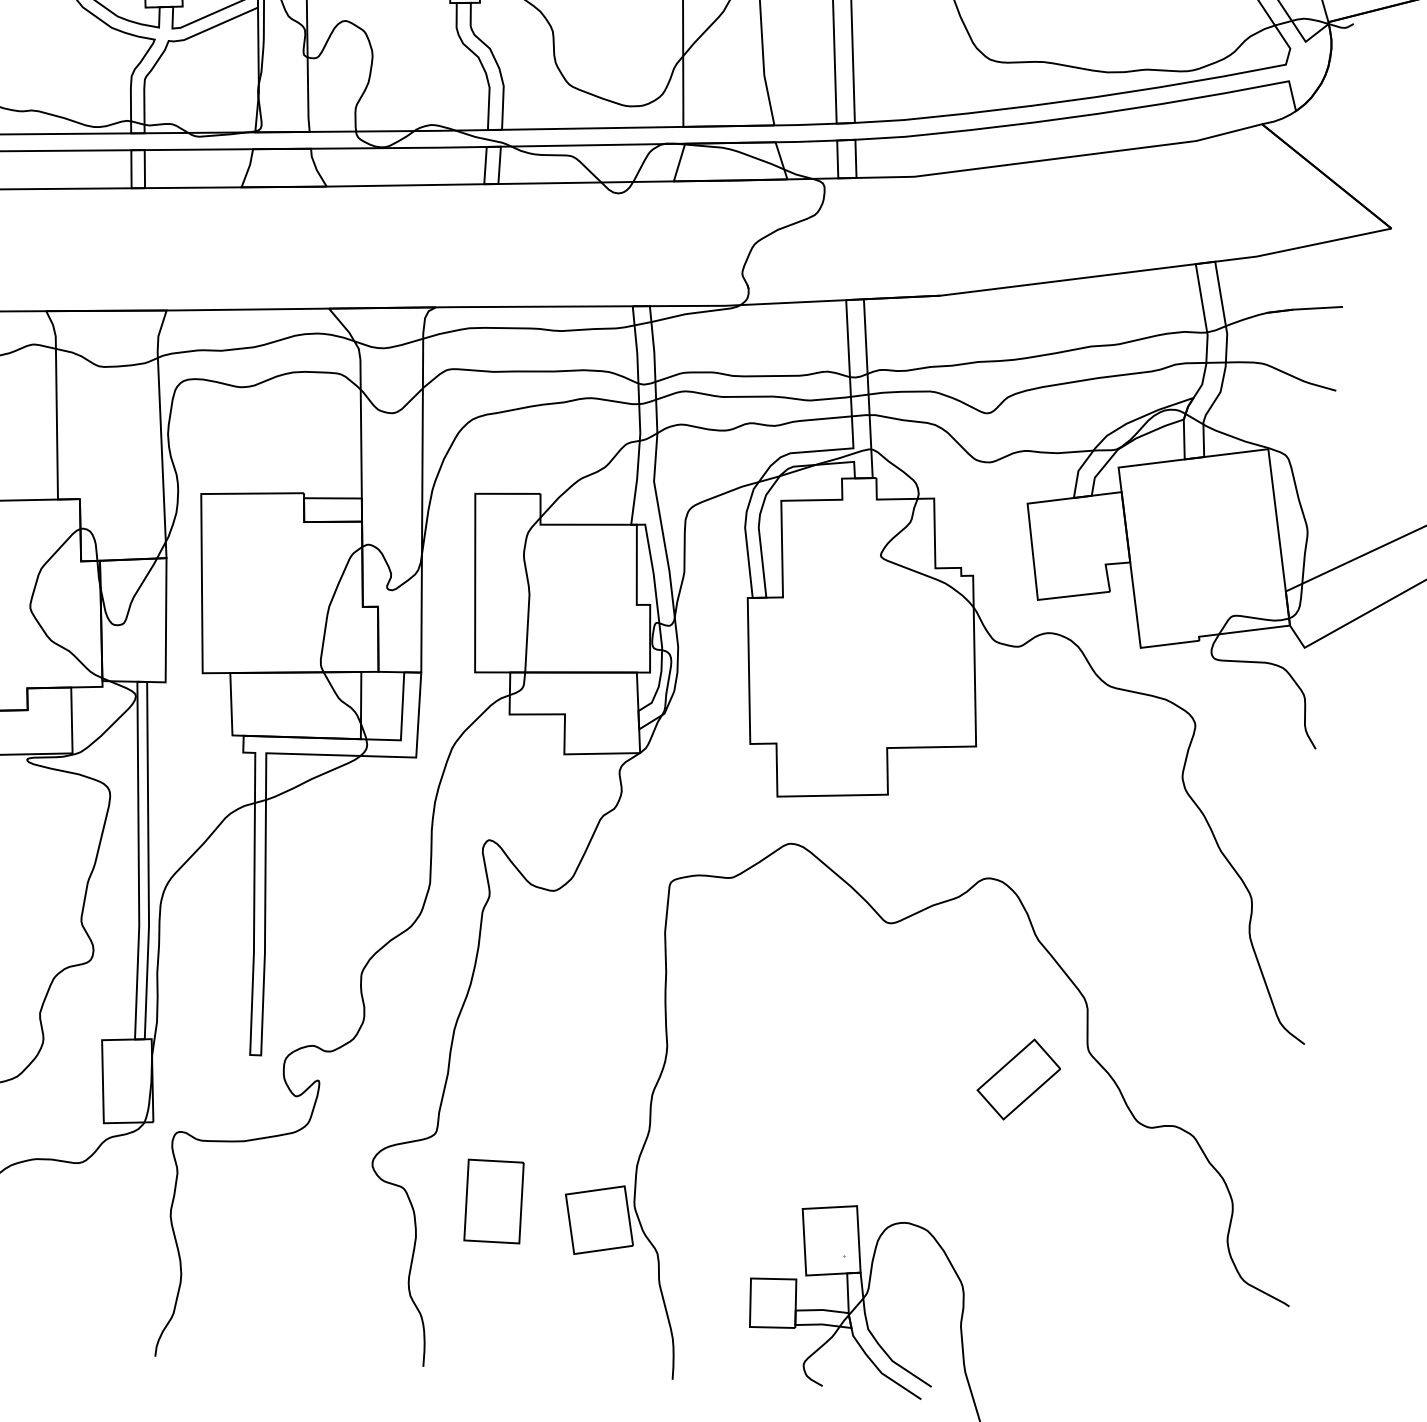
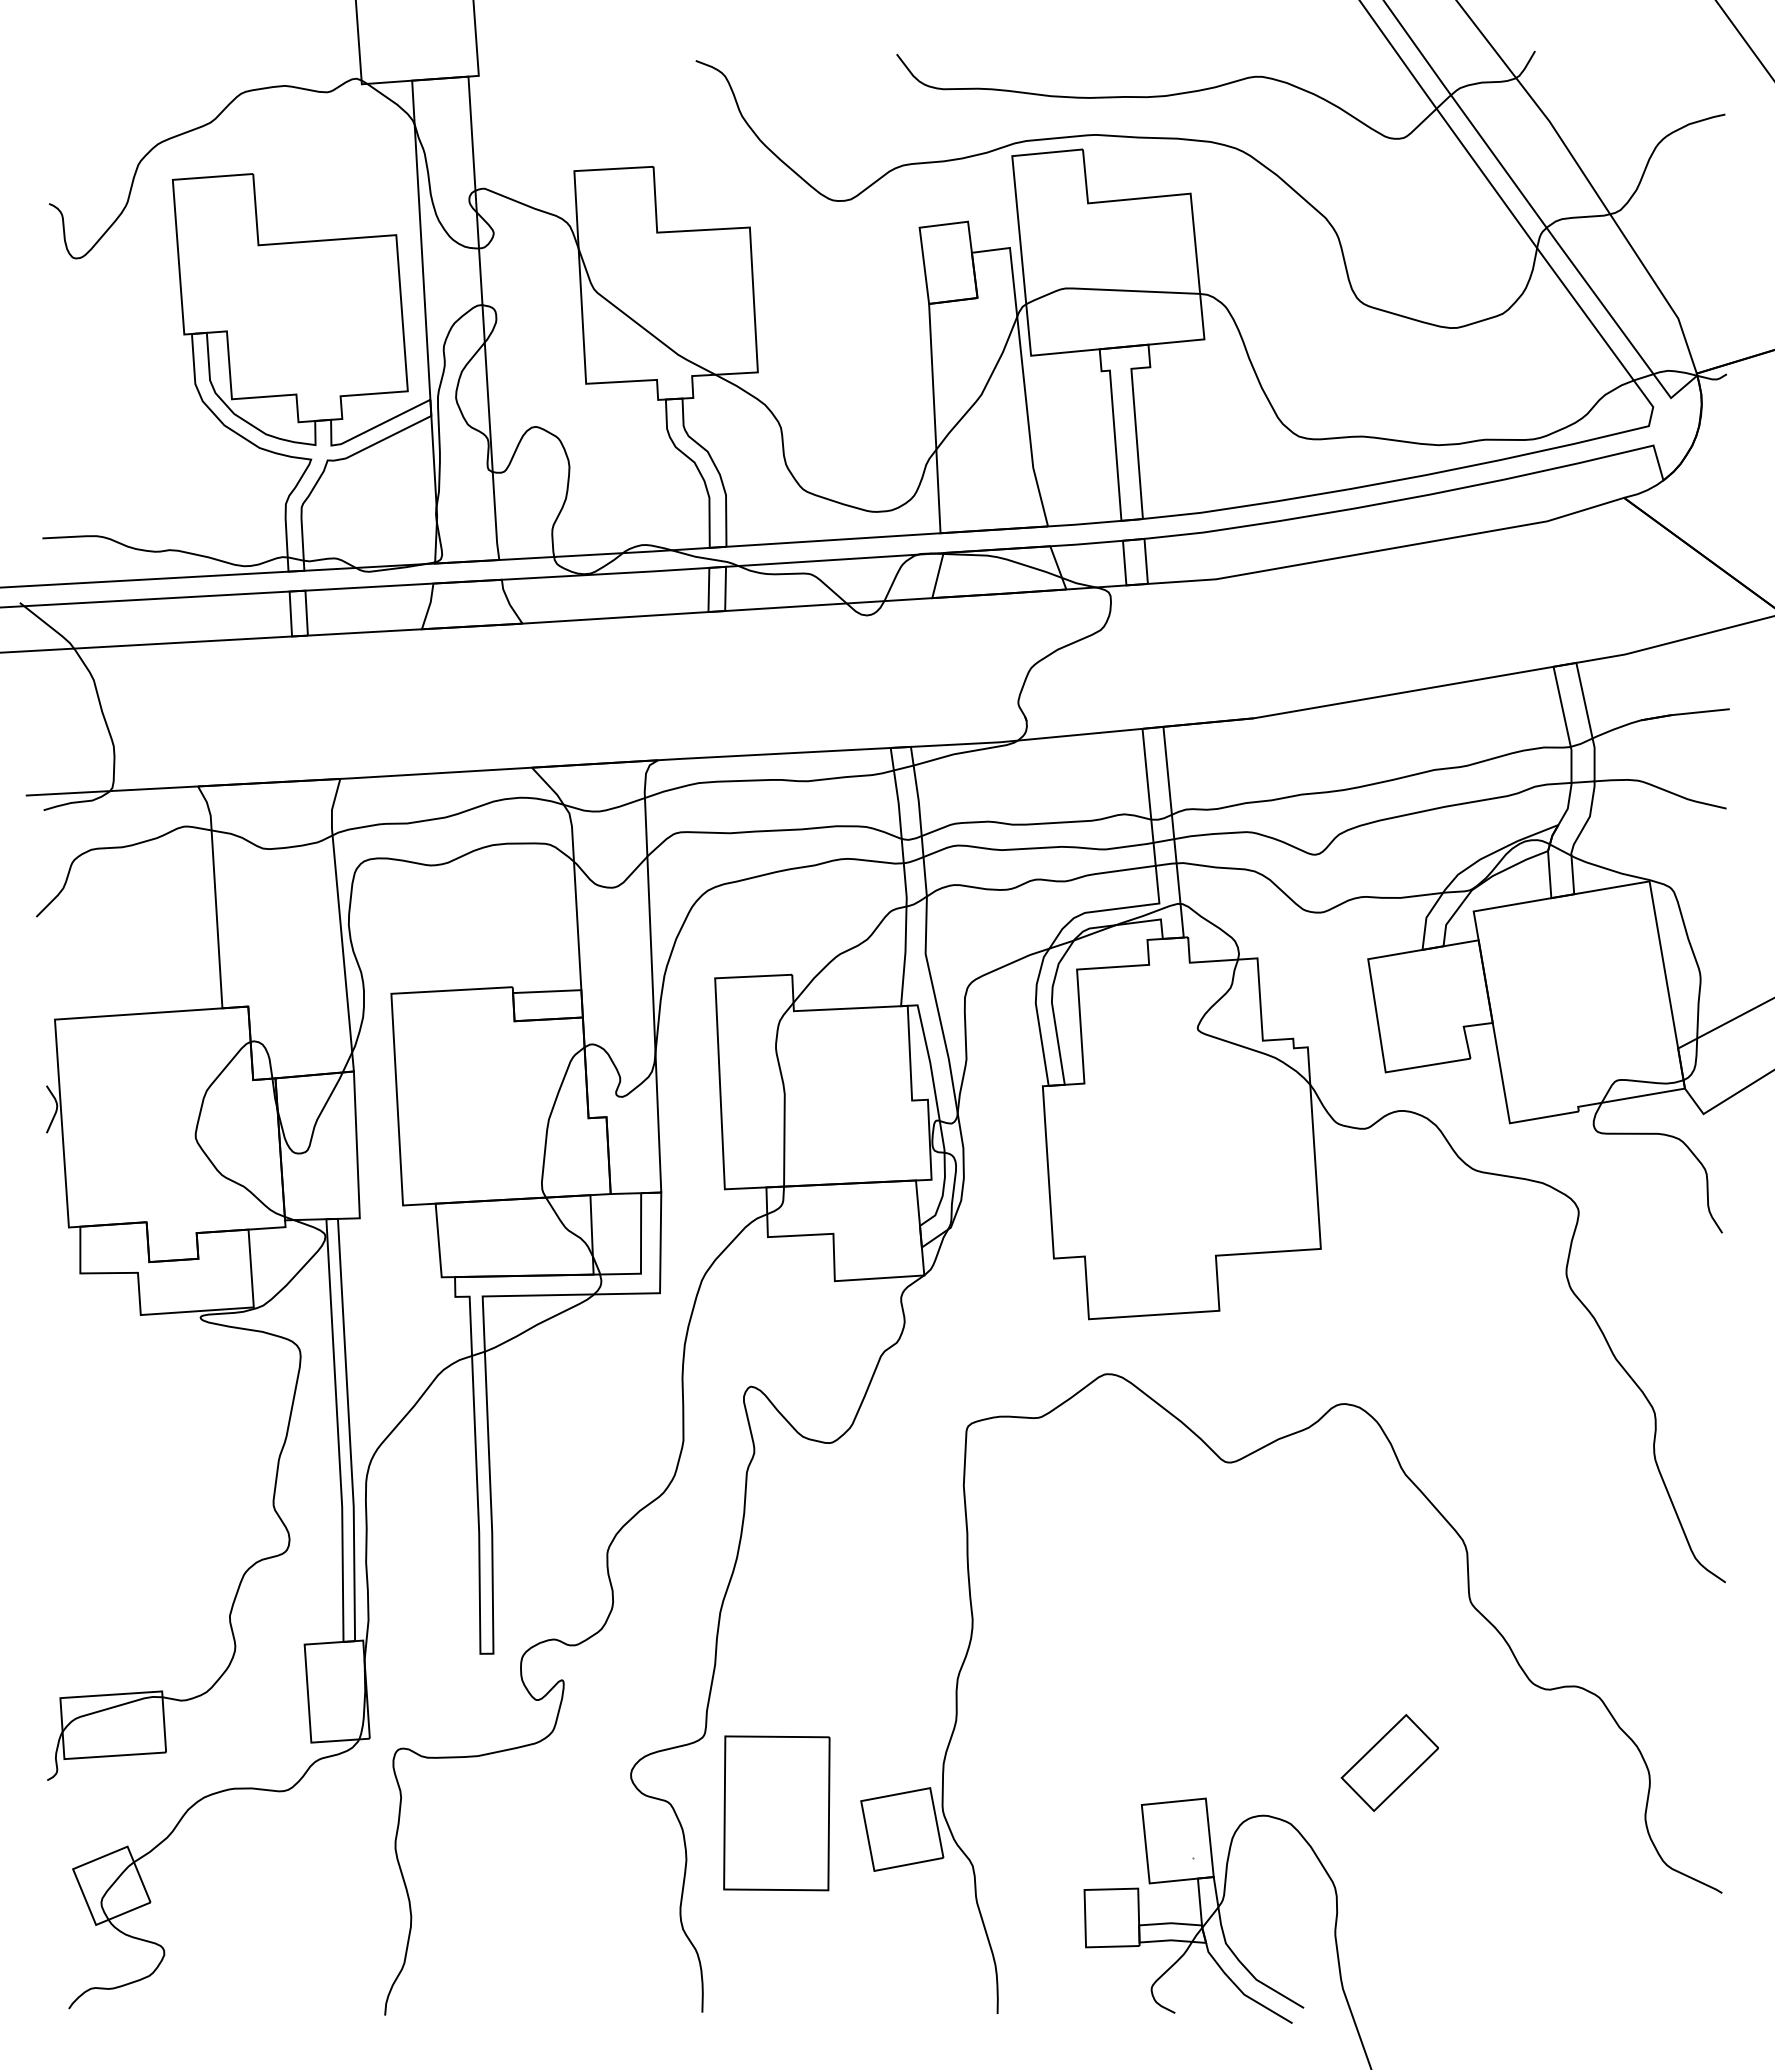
part: (1018, 1079) -> (1389, 1762), moved
part: (493, 1201) -> (776, 1813), size x1.6

